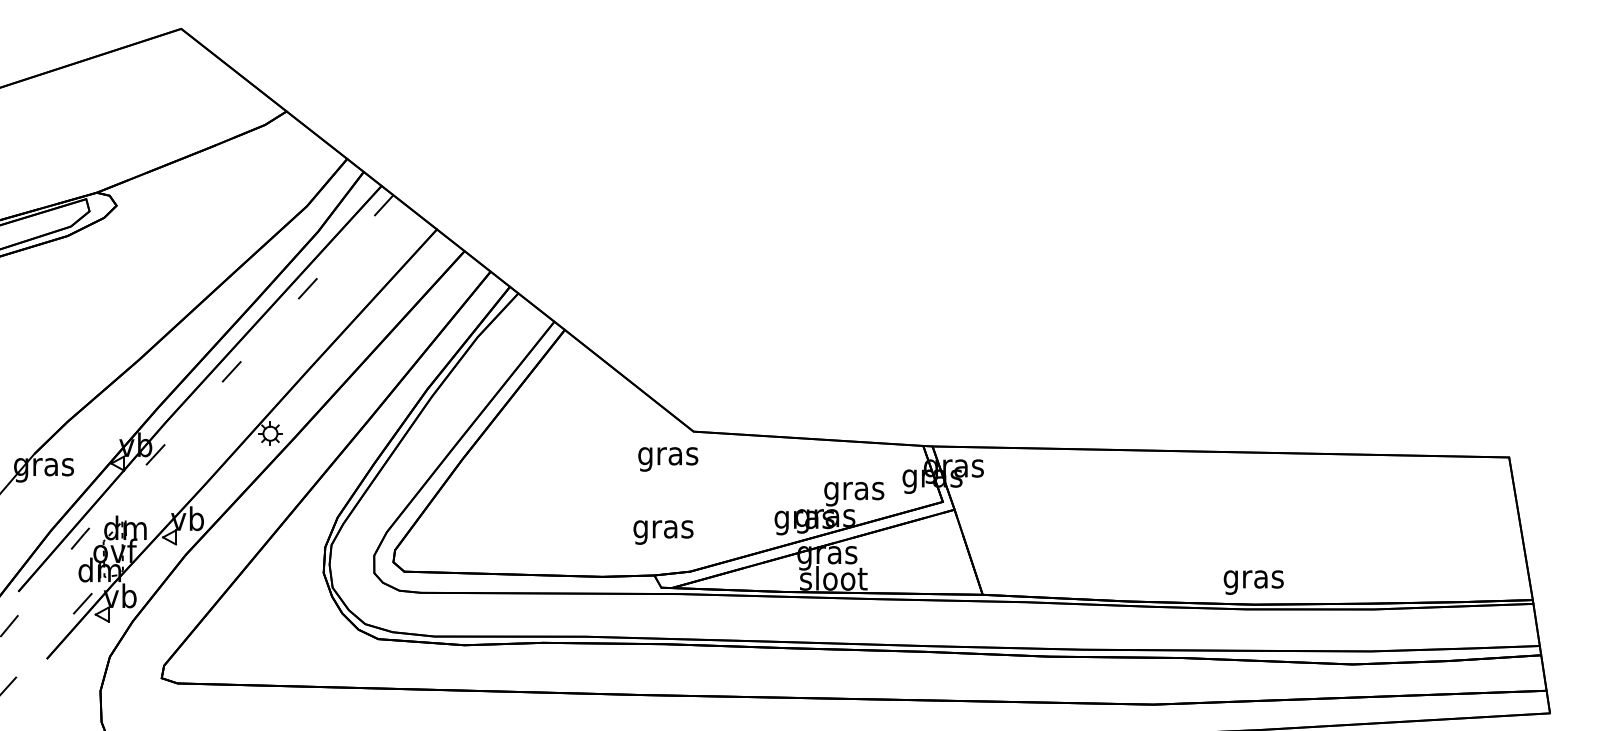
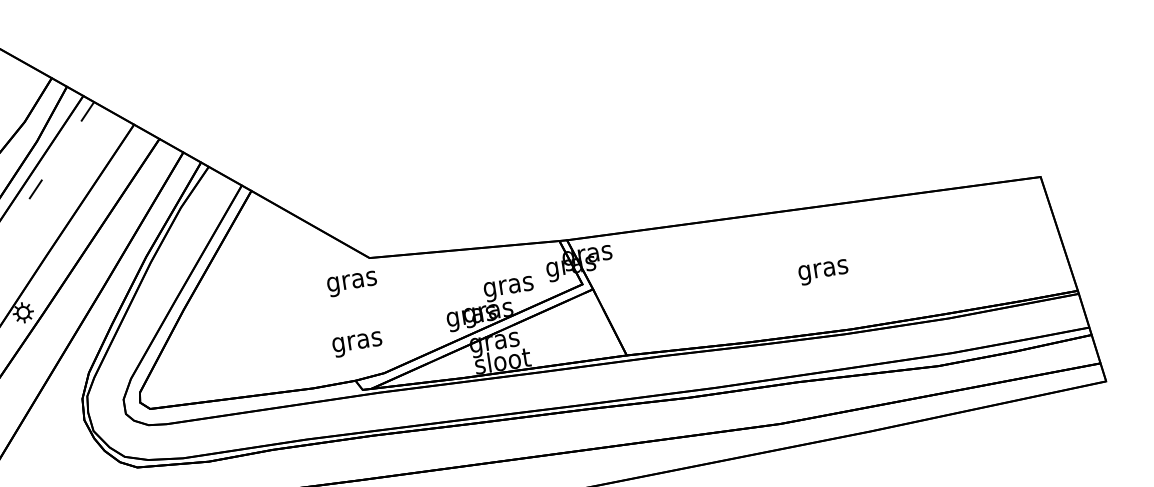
text: (1253, 582) -> (823, 272), moved

